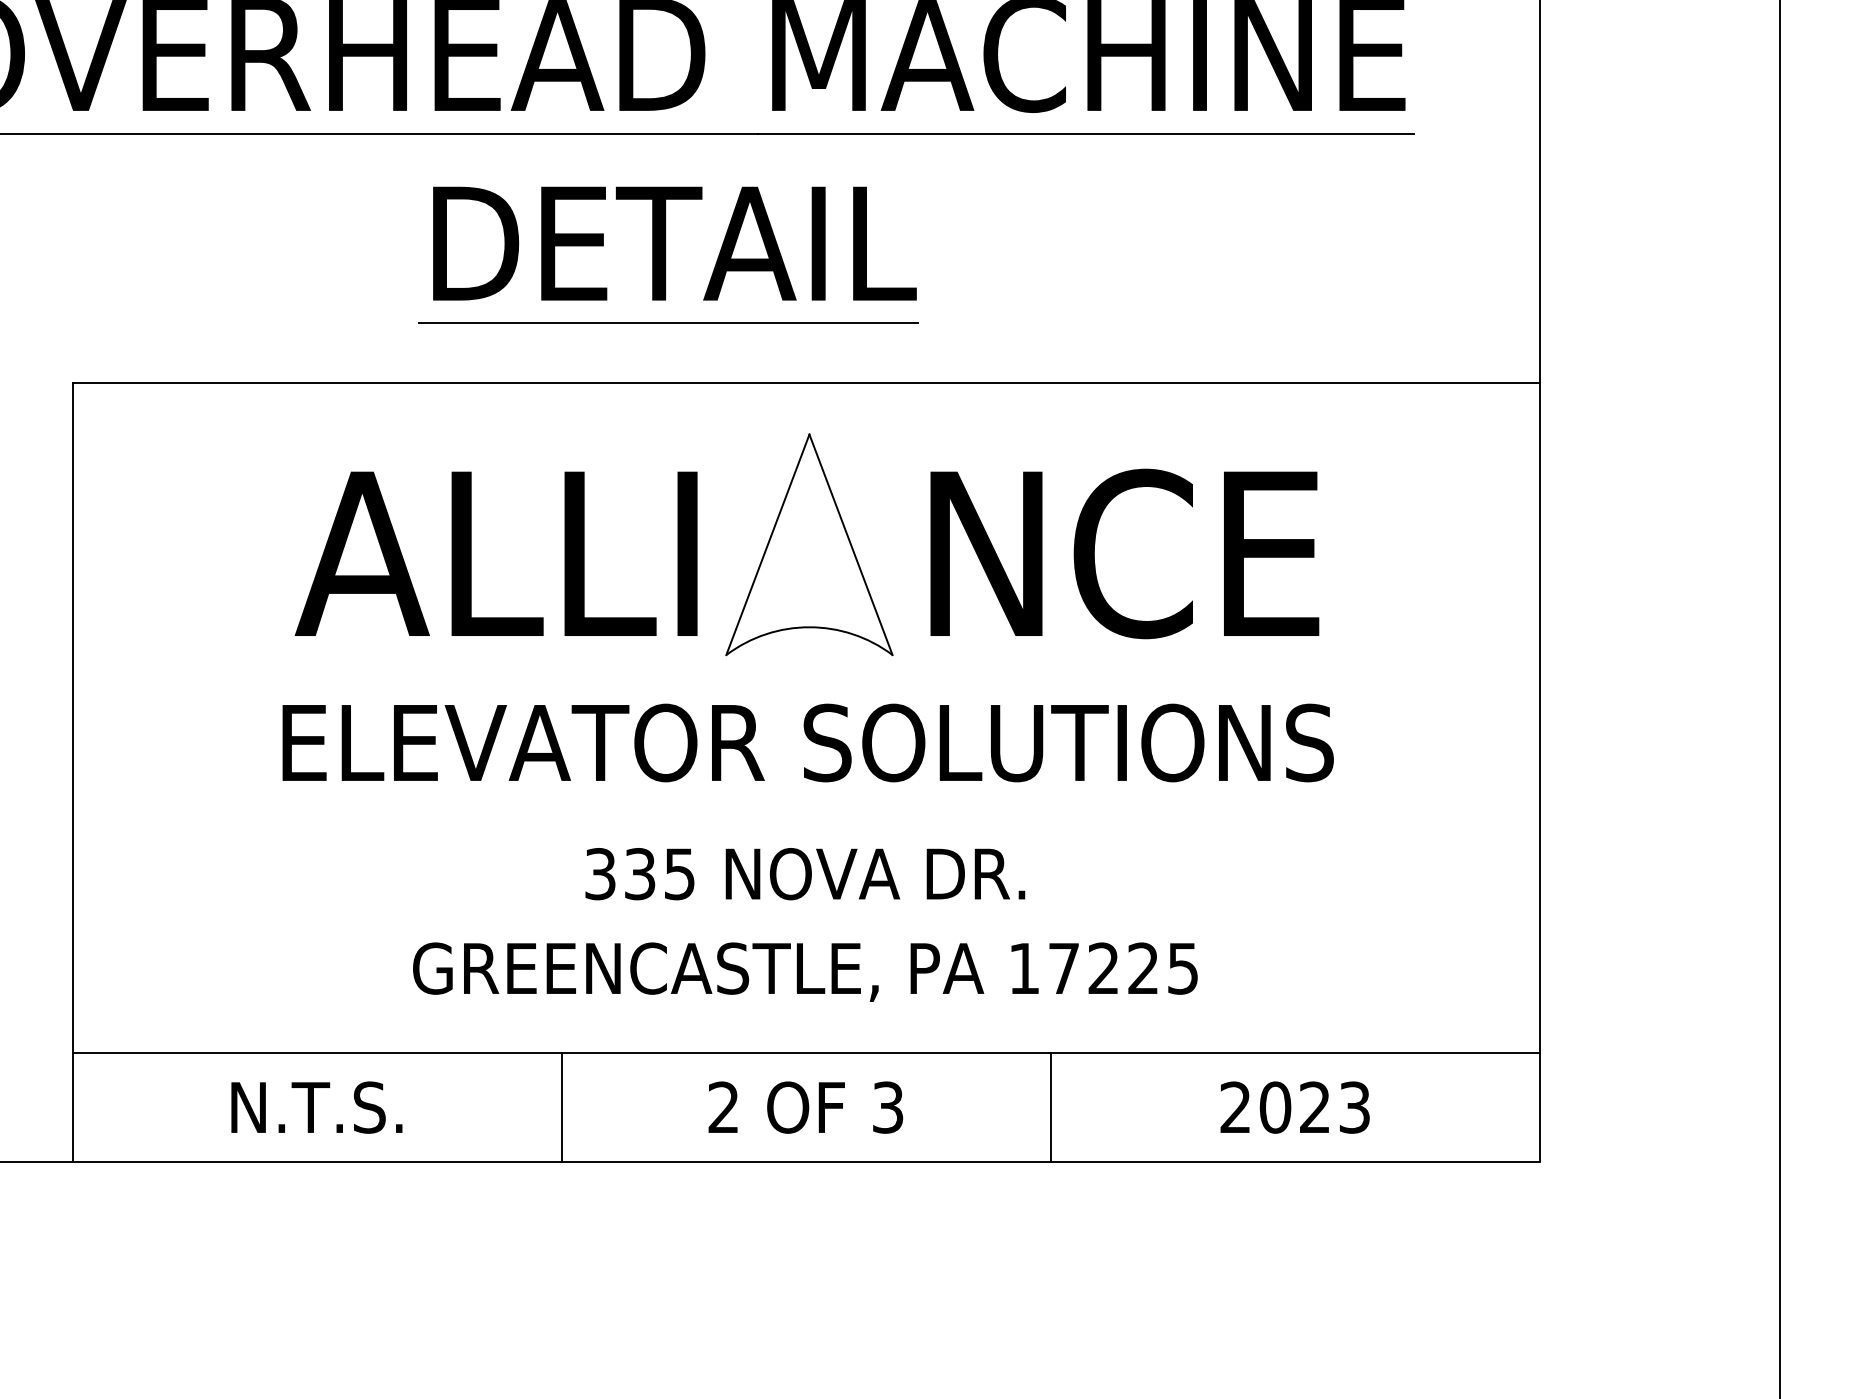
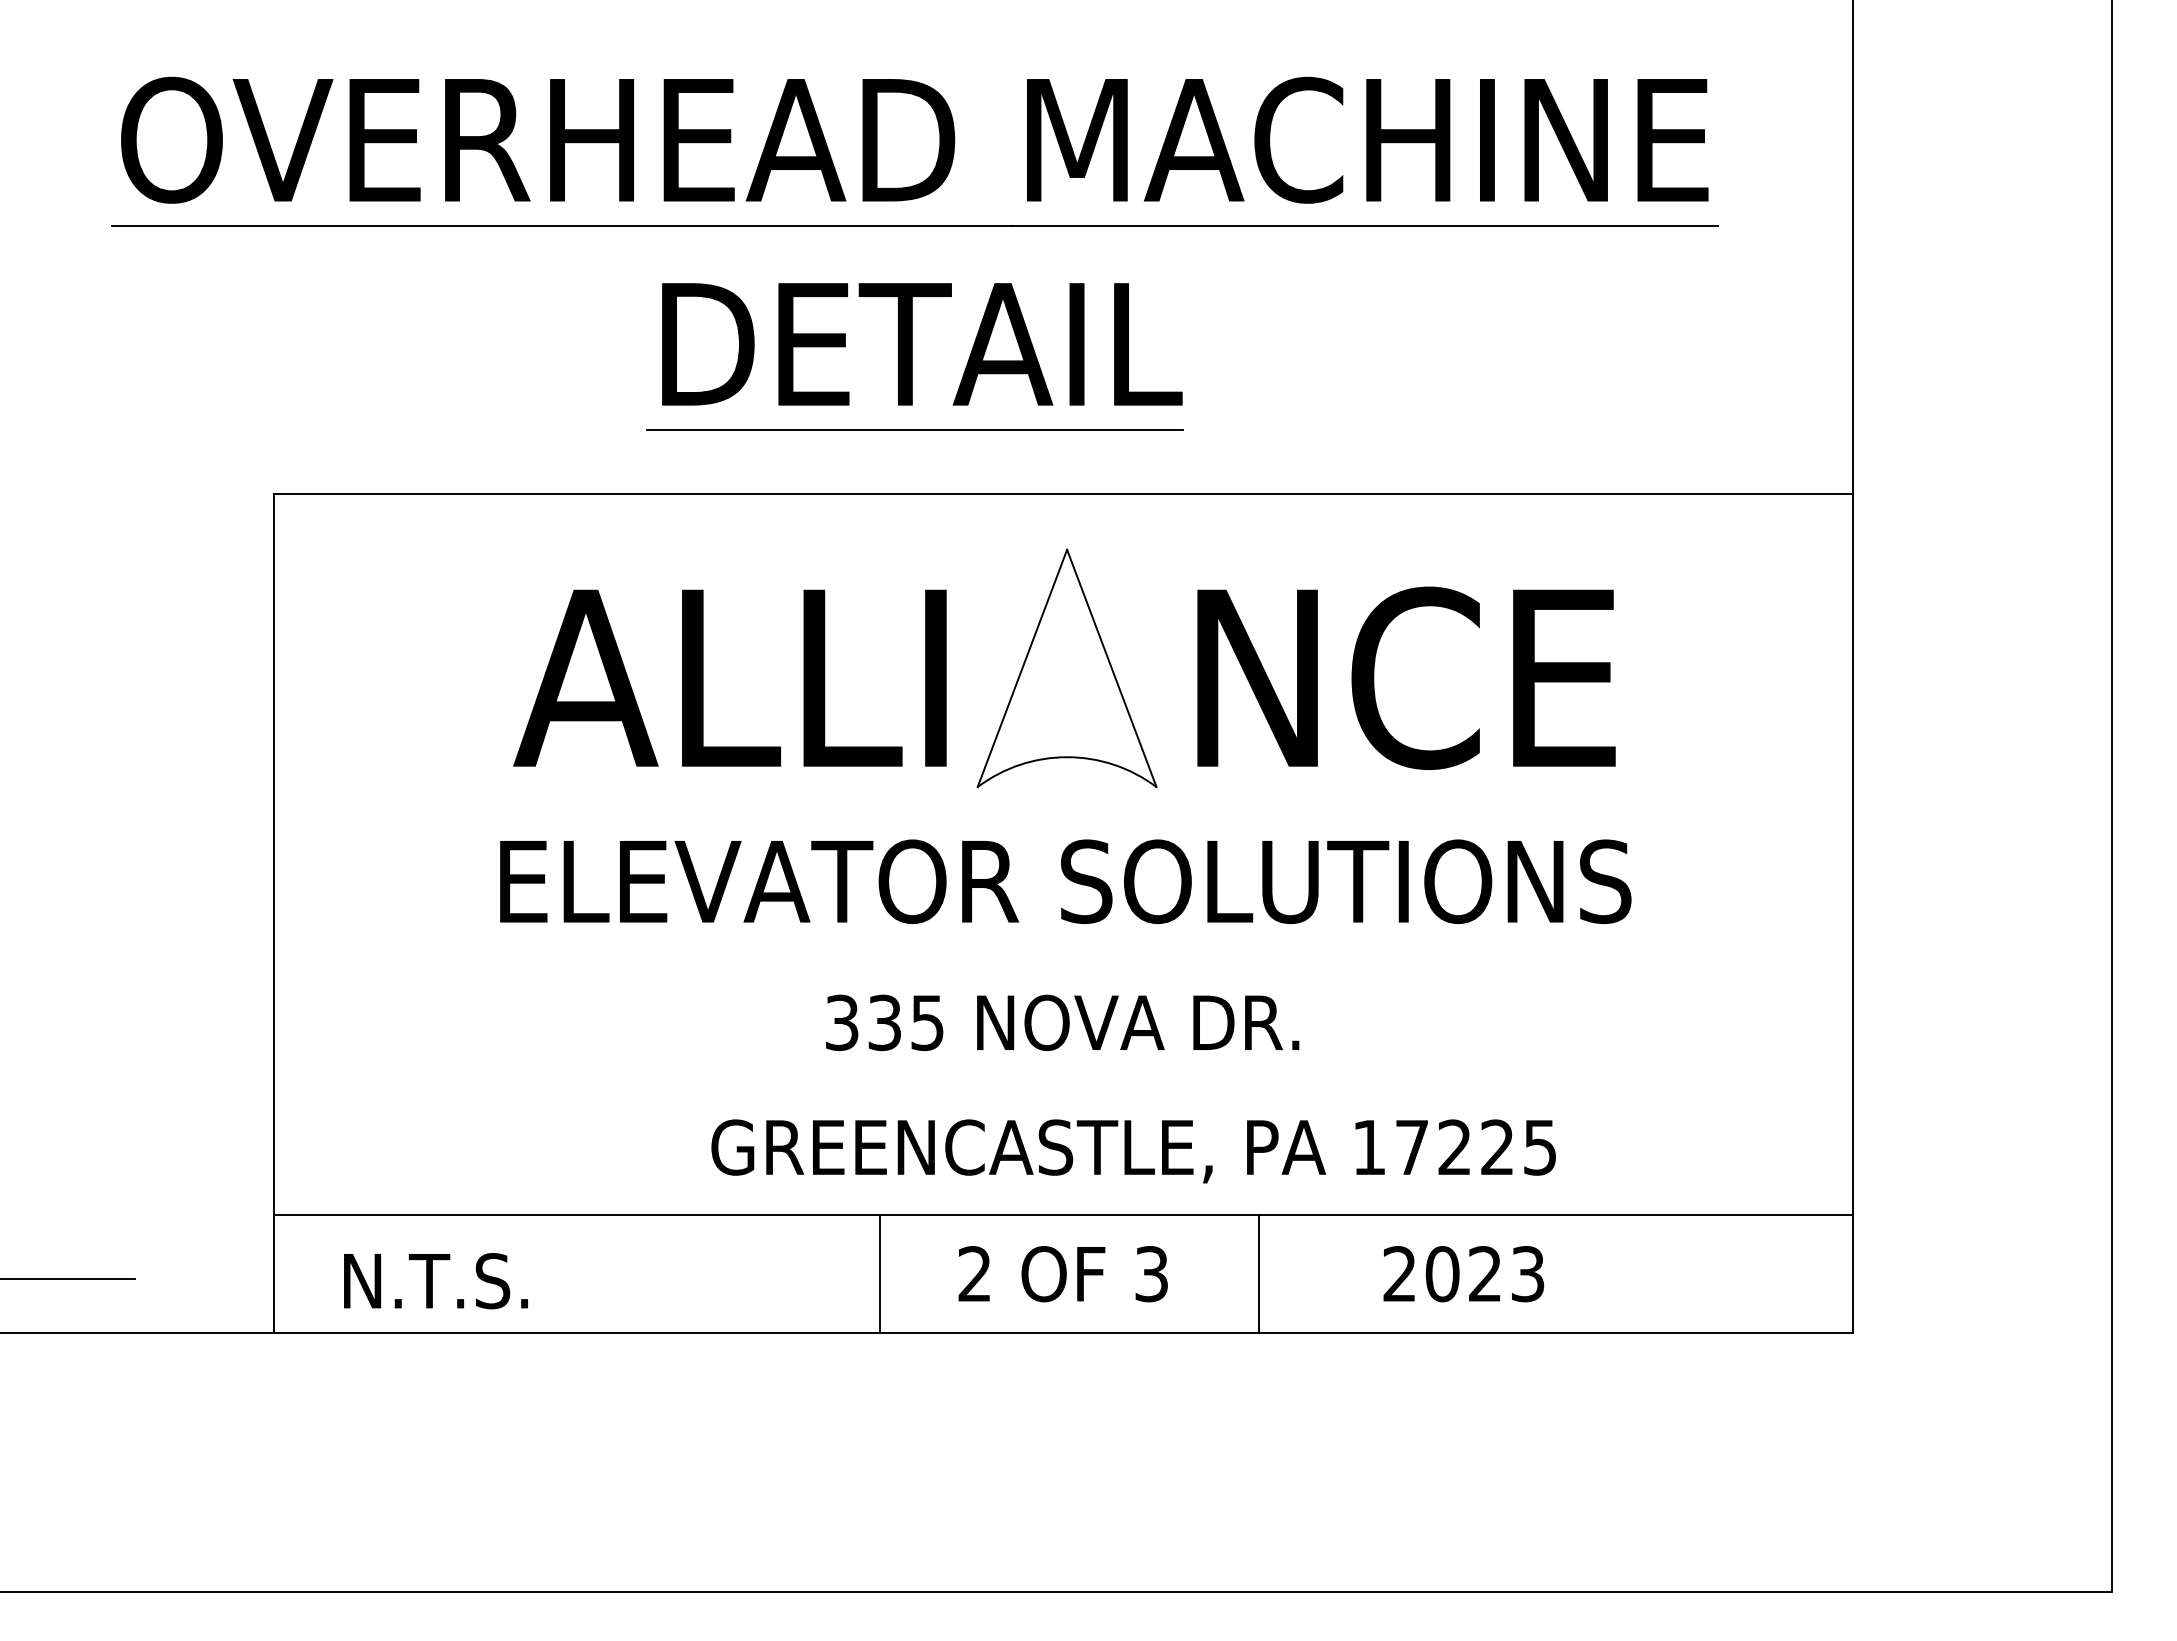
text: (805, 972) -> (1133, 1151), moved
text: (316, 1107) -> (435, 1281), moved
line: (561, 1107) -> (880, 1274), moved
line: (1051, 1107) -> (1259, 1274), moved
text: (1294, 1107) -> (1463, 1274), moved

